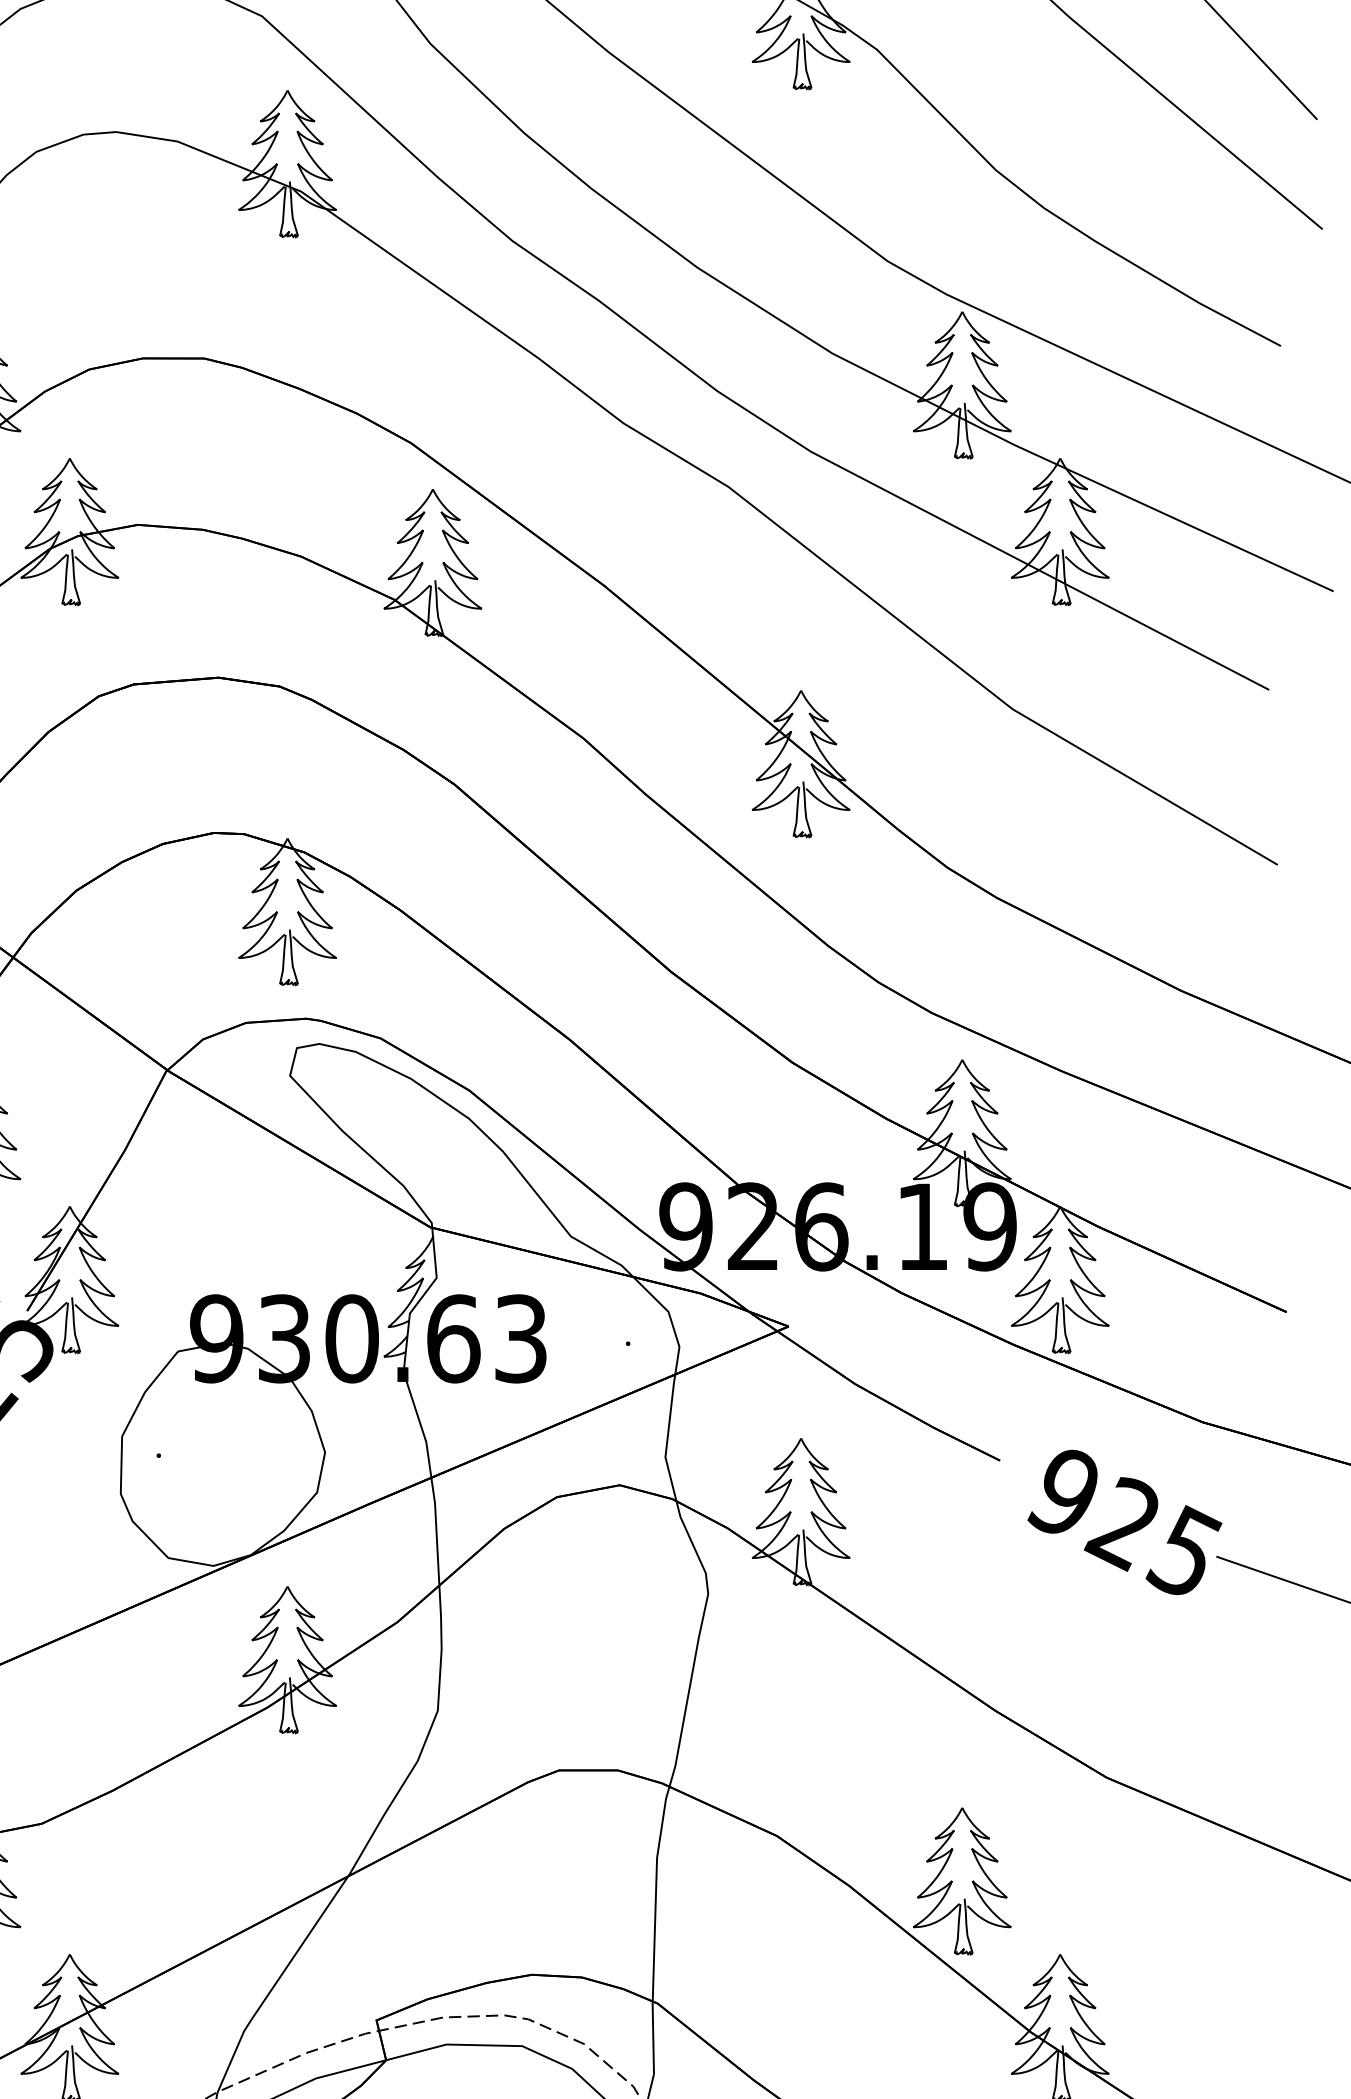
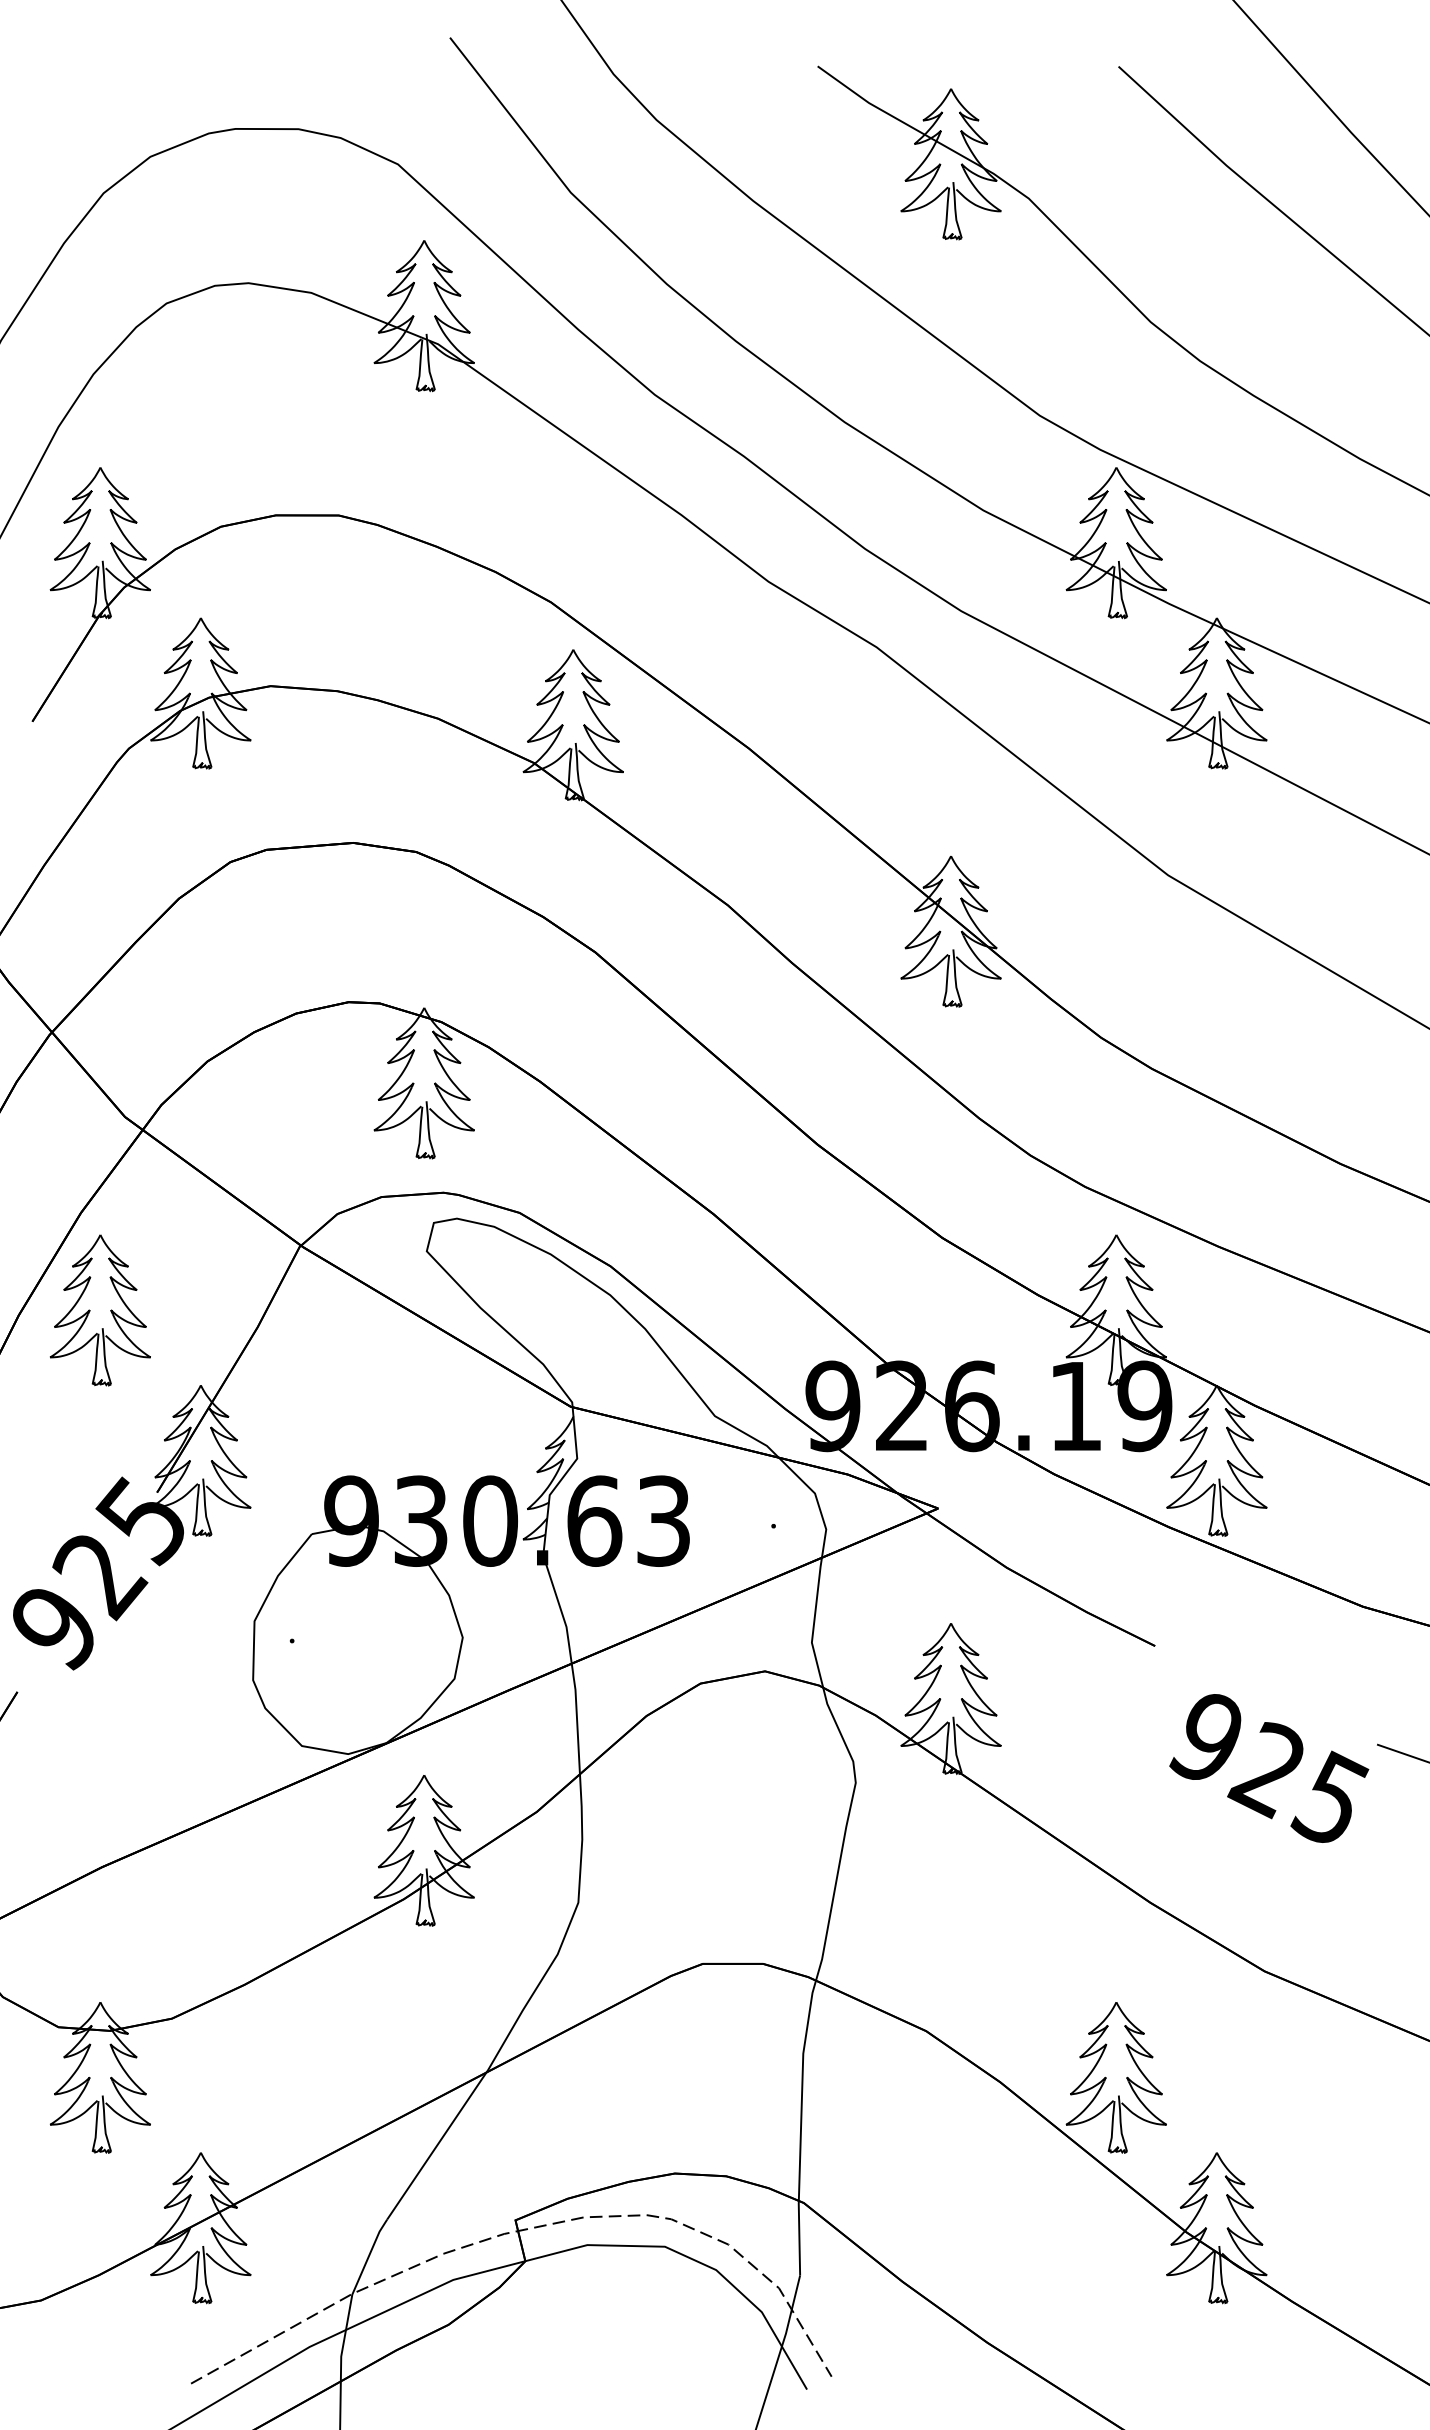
text: (1125, 1522) -> (1269, 1768), moved

